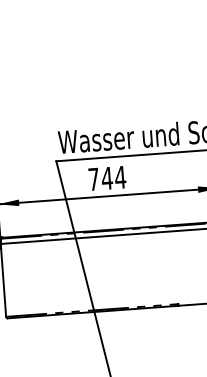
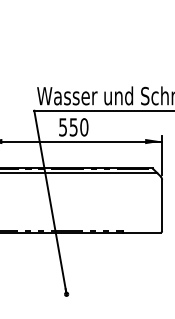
text: (106, 178) -> (73, 127), 744 -> 550

